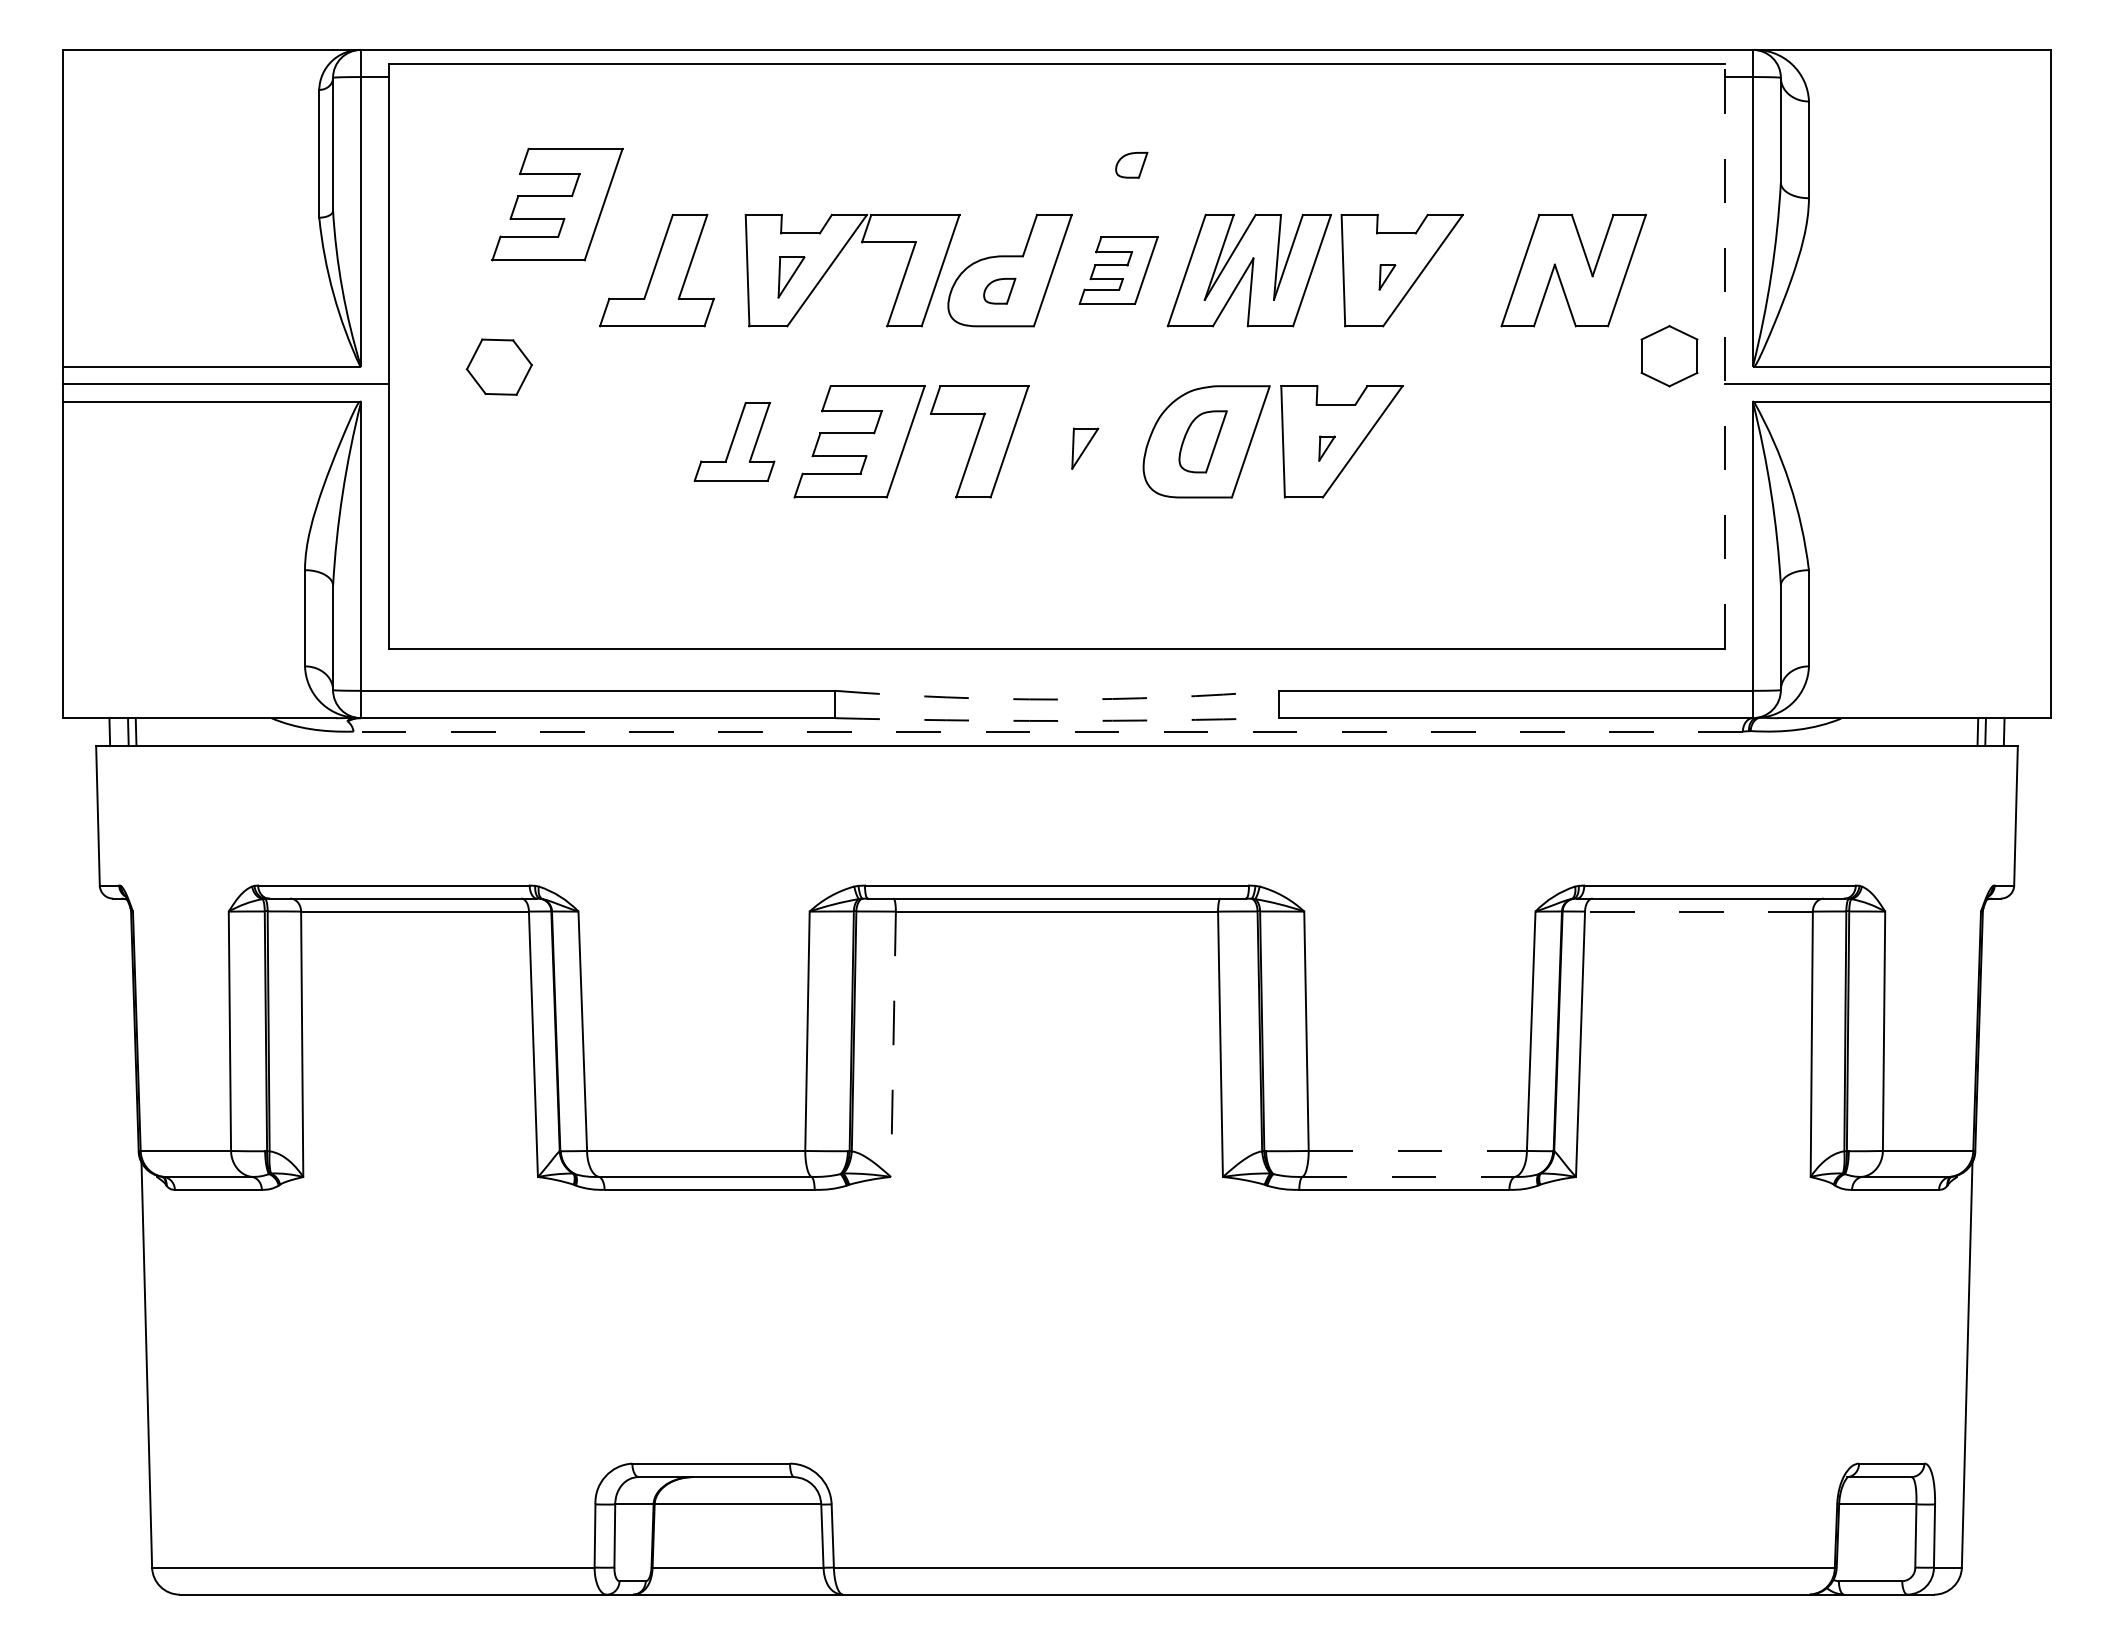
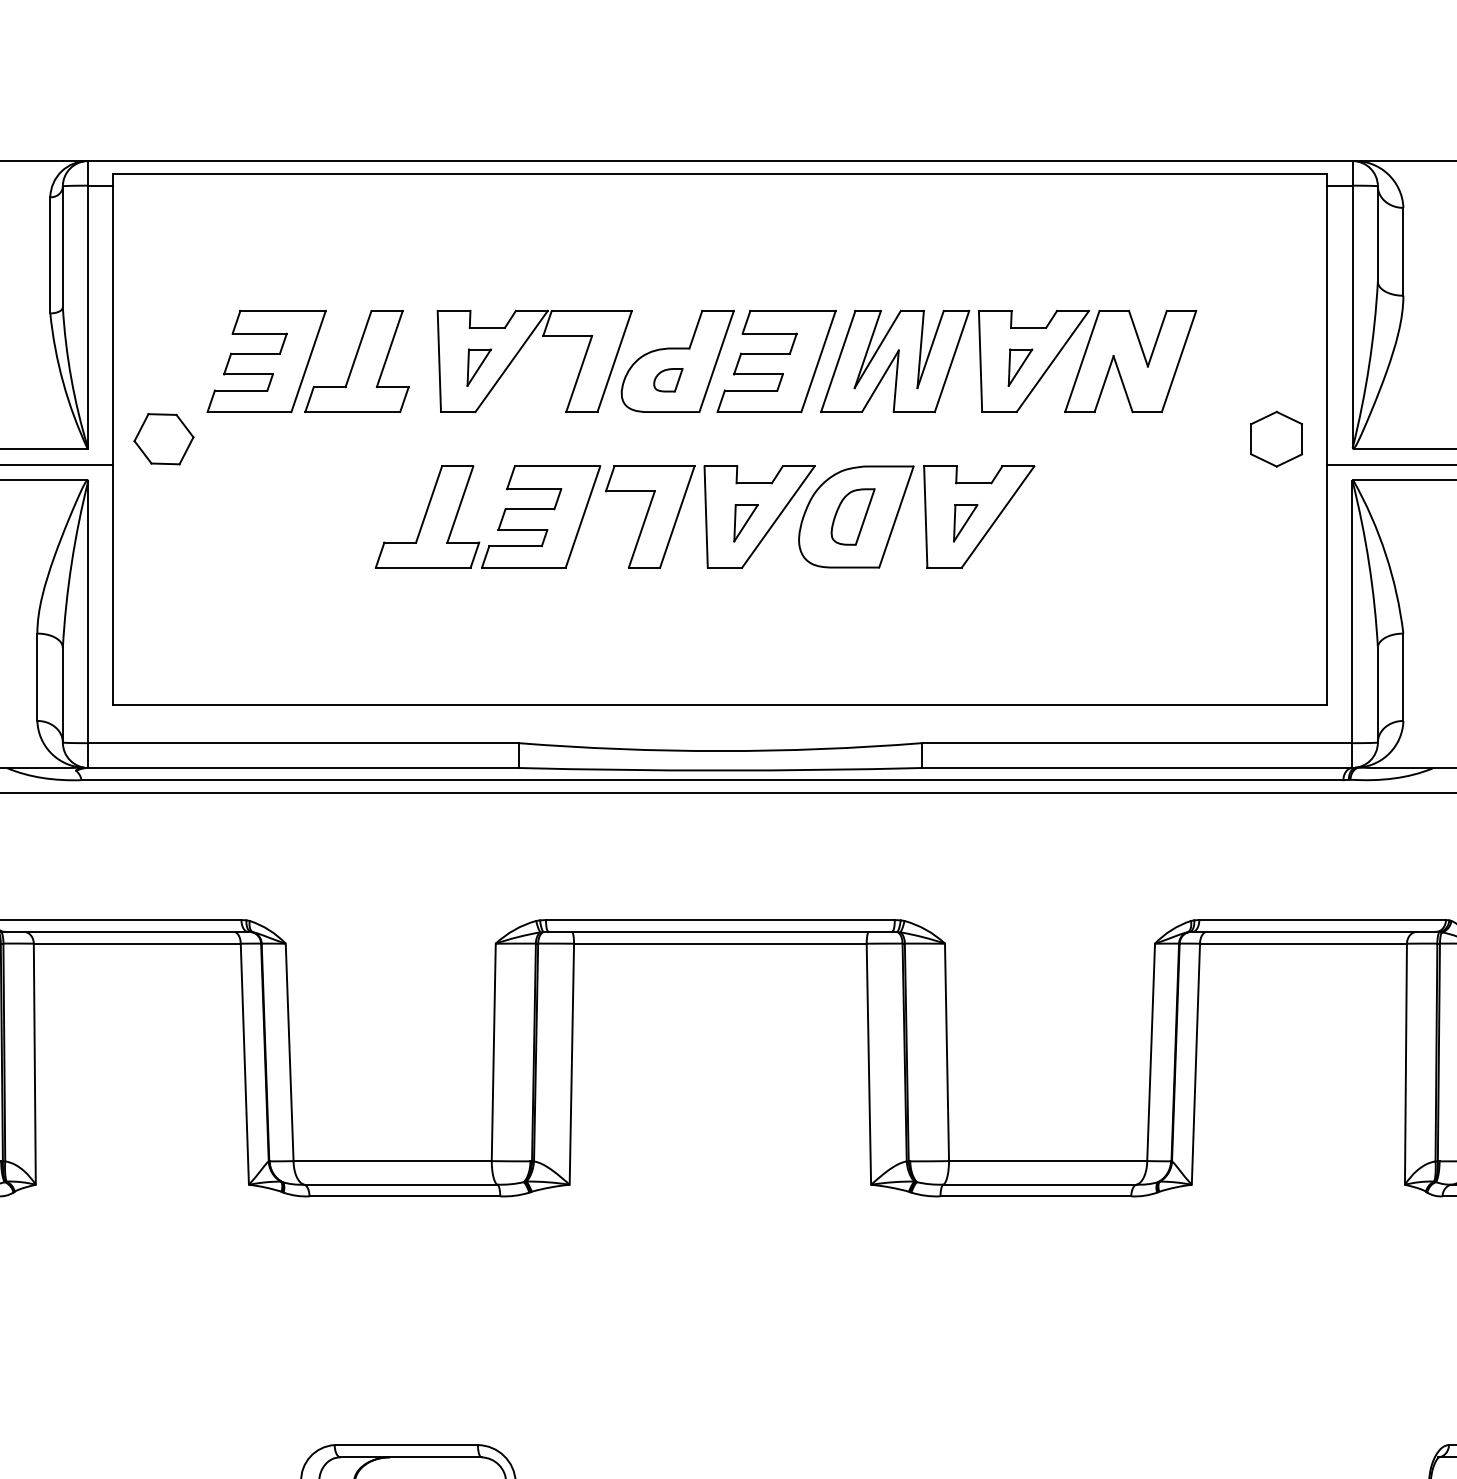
part: (1131, 164) -> (788, 265), removed
part: (557, 204) -> (266, 361), moved
part: (1118, 270) -> (776, 361), size x1.67
part: (1573, 270) -> (1130, 361), moved
part: (1387, 277) -> (1020, 367), size x1.67
line: (1725, 355) -> (1327, 438), dashed -> solid
part: (498, 366) -> (163, 438), moved
part: (734, 441) -> (427, 516), size x1.43
part: (1099, 441) -> (759, 516), added
part: (1326, 448) -> (965, 523), size x1.67
arc: (1056, 699) -> (719, 751), dashed -> solid
arc: (1056, 720) -> (719, 770), dashed -> solid
line: (1048, 731) -> (712, 780), dashed -> solid
line: (1698, 911) -> (1303, 943), dashed -> solid
line: (893, 1044) -> (571, 1064), dashed -> solid
line: (1418, 1150) -> (1048, 1160), dashed -> solid
line: (1409, 1176) -> (1040, 1184), dashed -> solid

